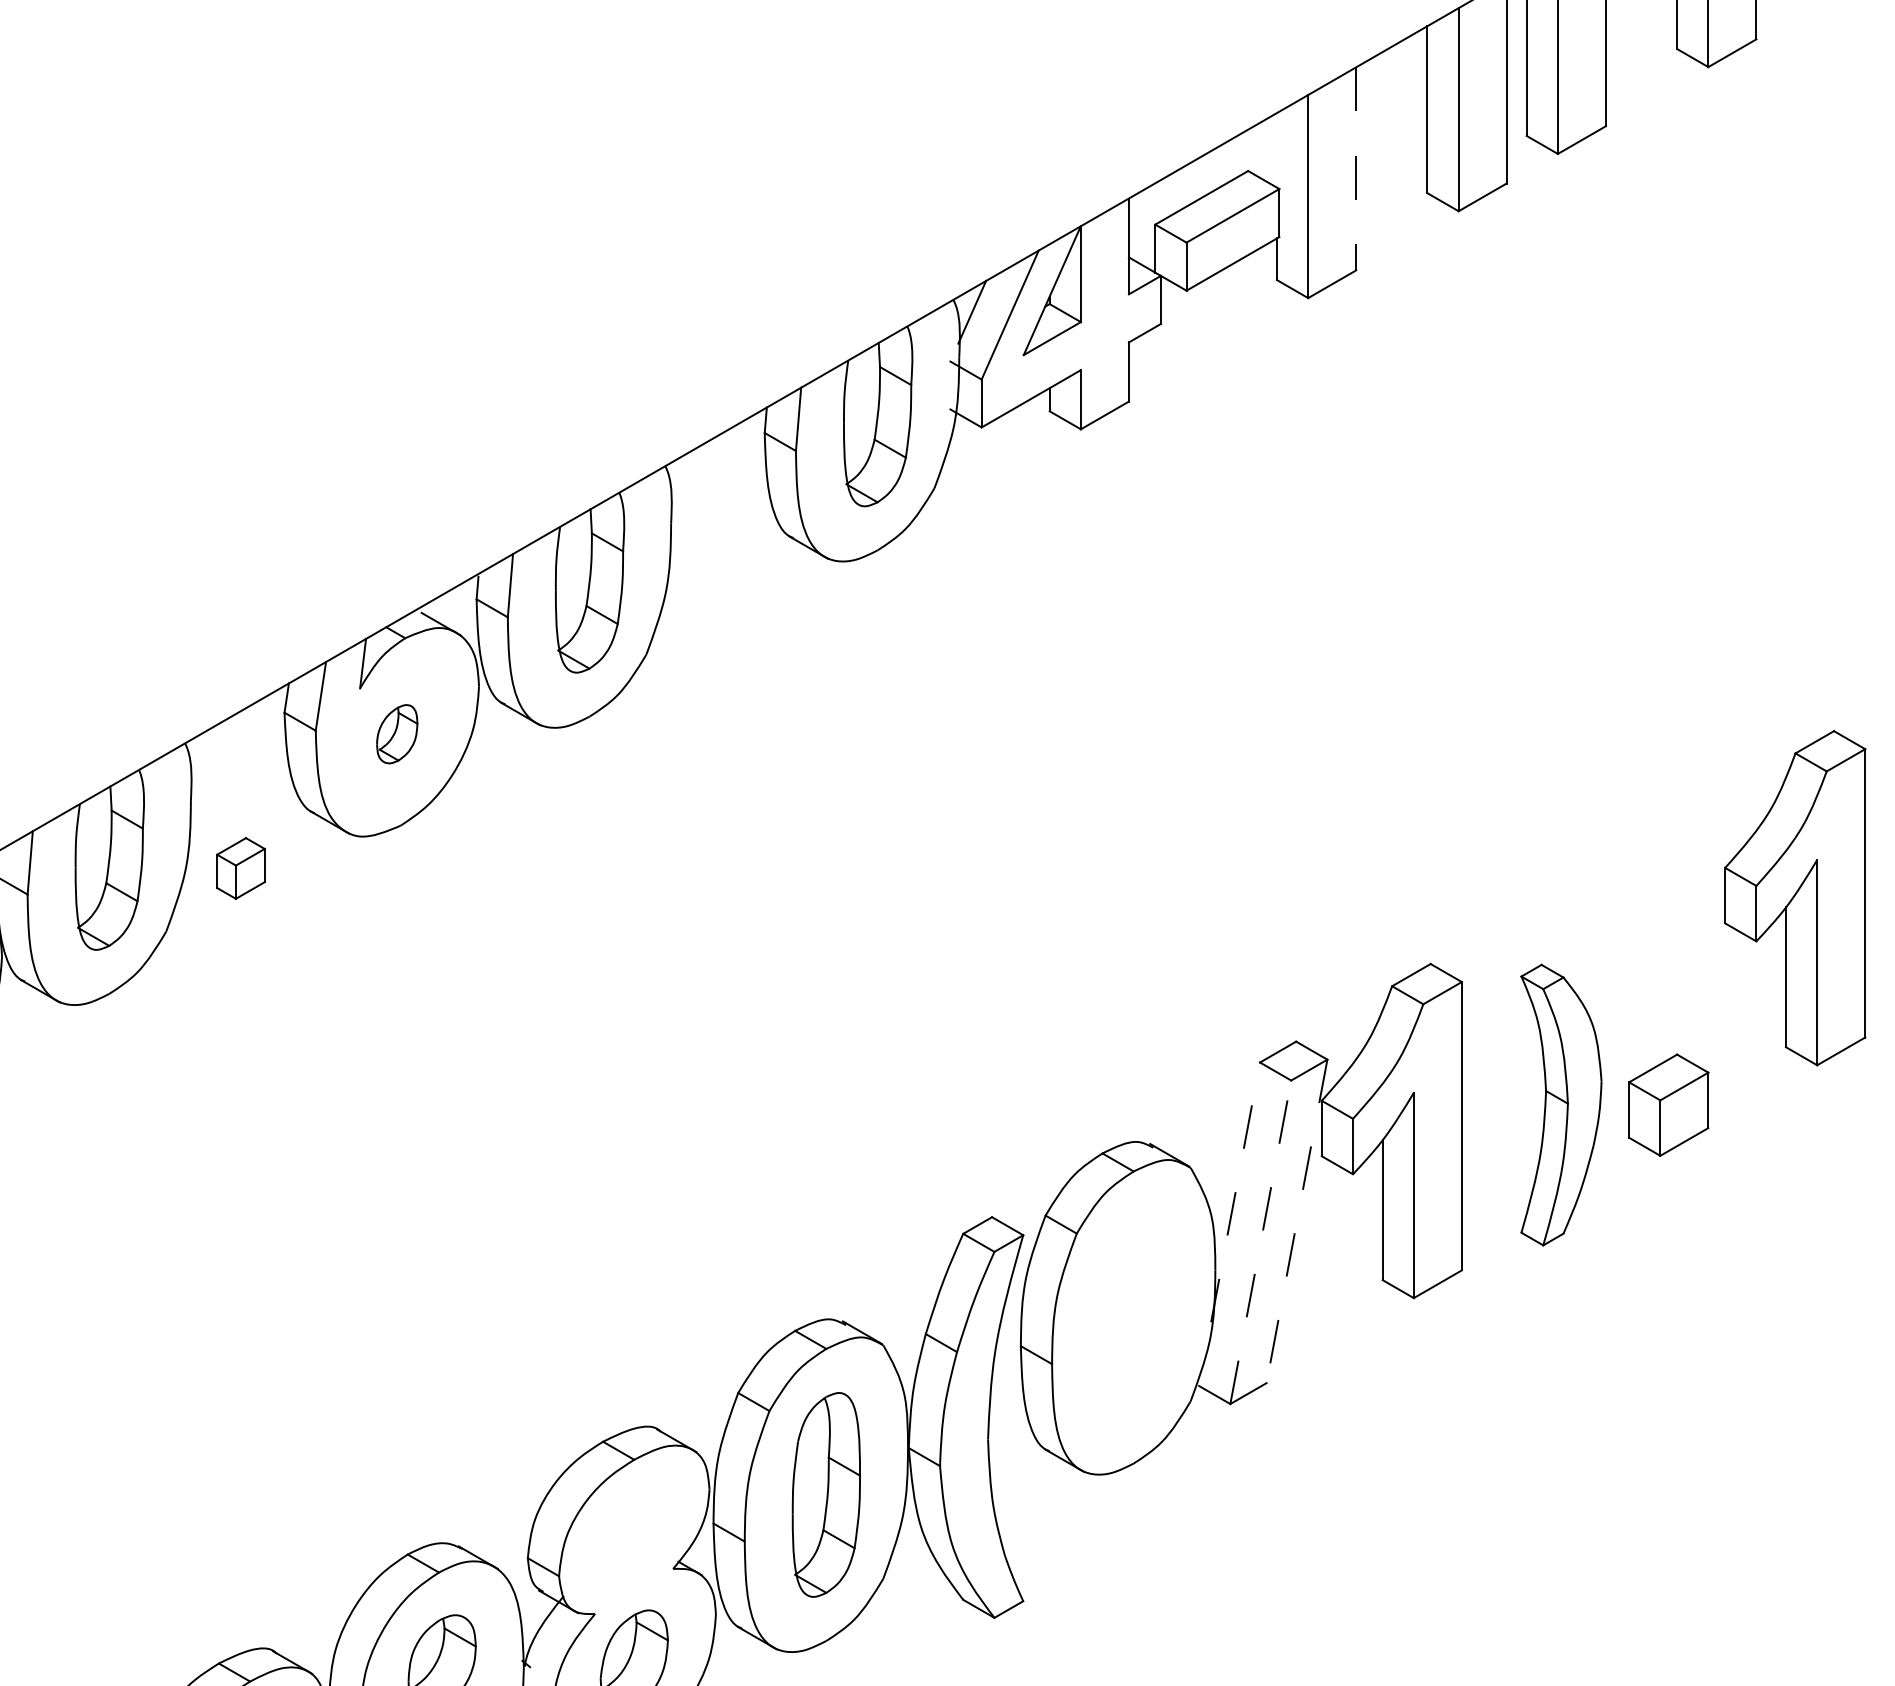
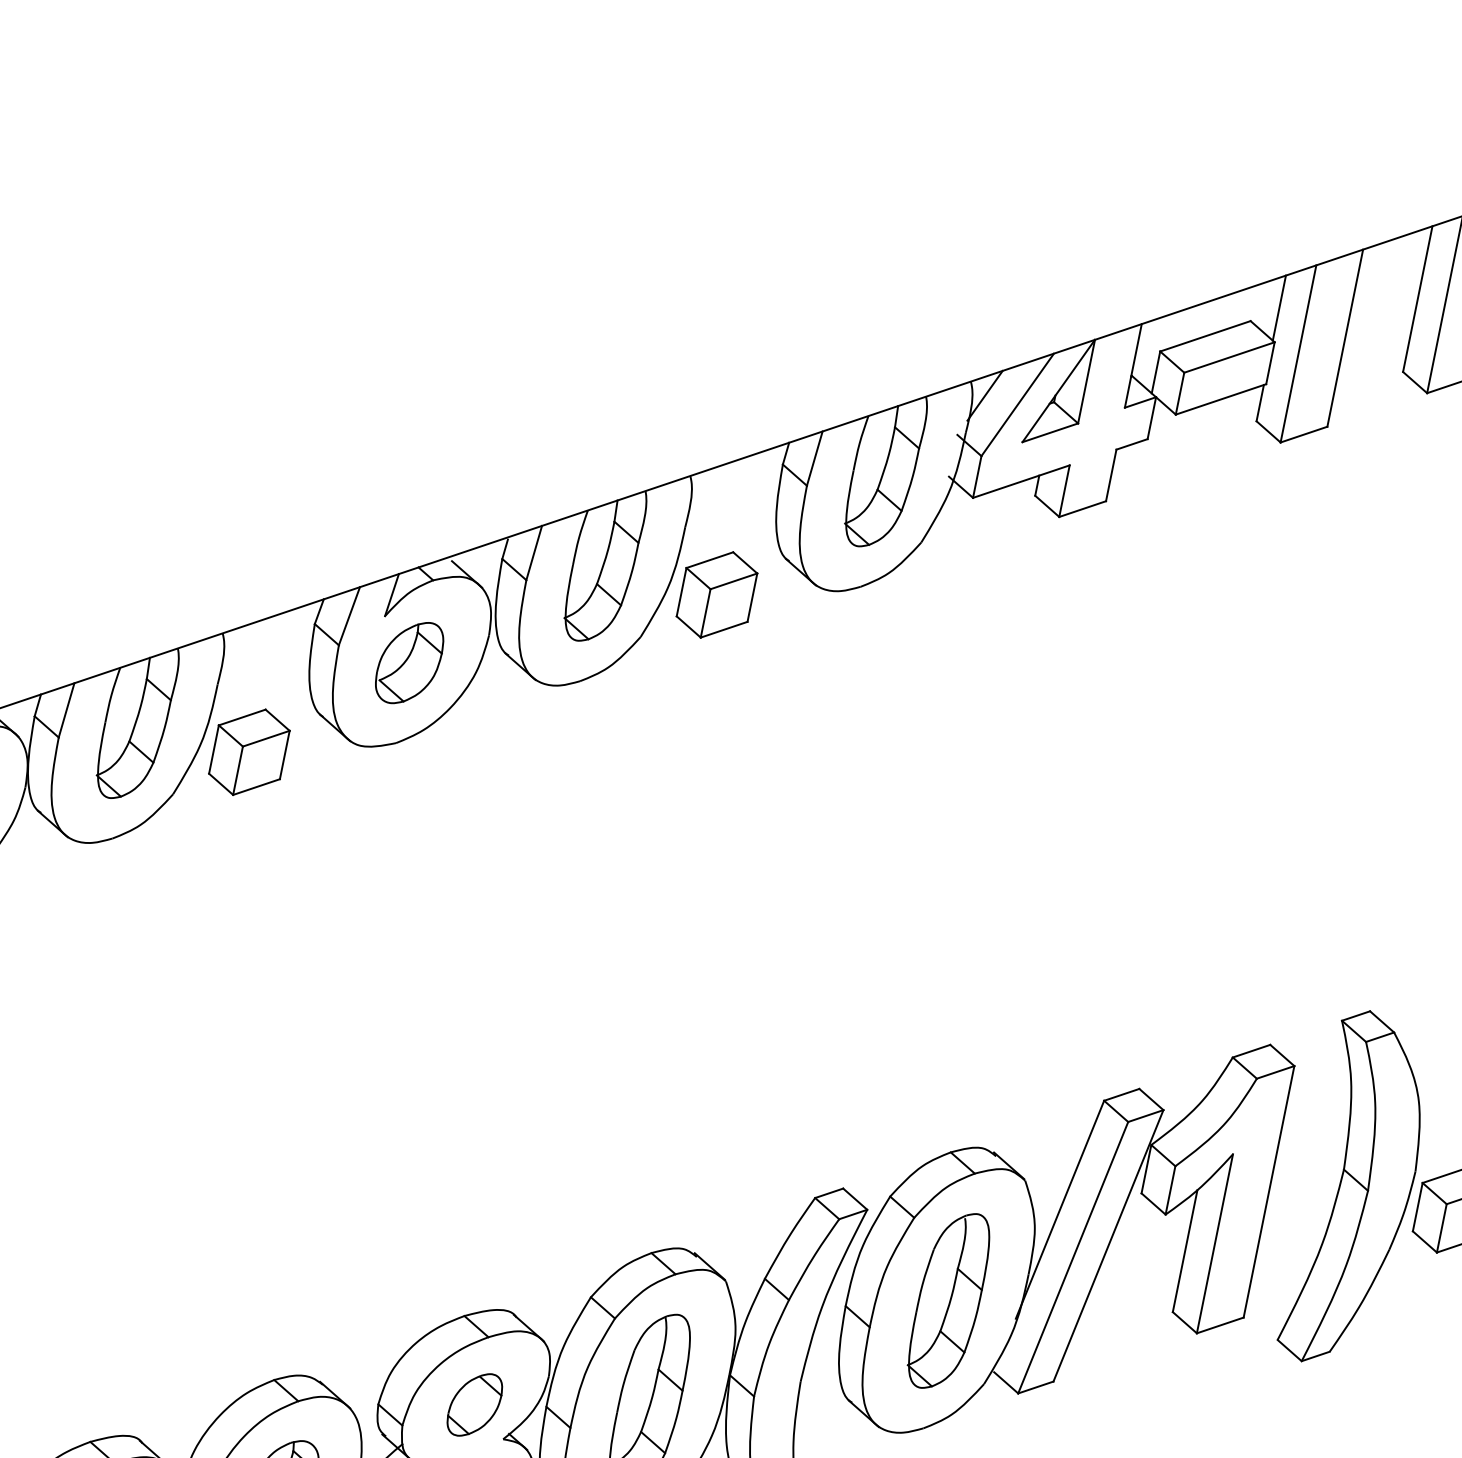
line: (1276, 150) -> (1278, 308), added
line: (1356, 168) -> (1345, 337), dashed -> solid
part: (720, 590) -> (716, 594), added
part: (396, 733) -> (408, 661), size x1.67
part: (240, 868) -> (249, 752), size x1.67
part: (1561, 1104) -> (1359, 1190), size x1.43
line: (1235, 1191) -> (1060, 1208), dashed -> solid
line: (1297, 1221) -> (1108, 1246), dashed -> solid
line: (1260, 1242) -> (1072, 1257), dashed -> solid
part: (1133, 1317) -> (948, 1300), added
part: (634, 1536) -> (475, 1404), added

